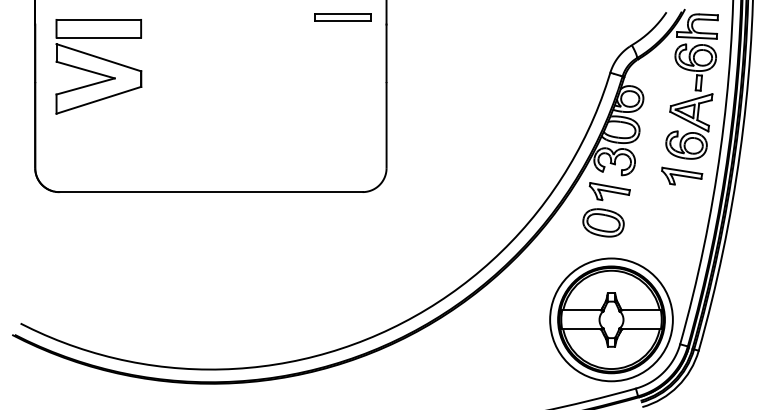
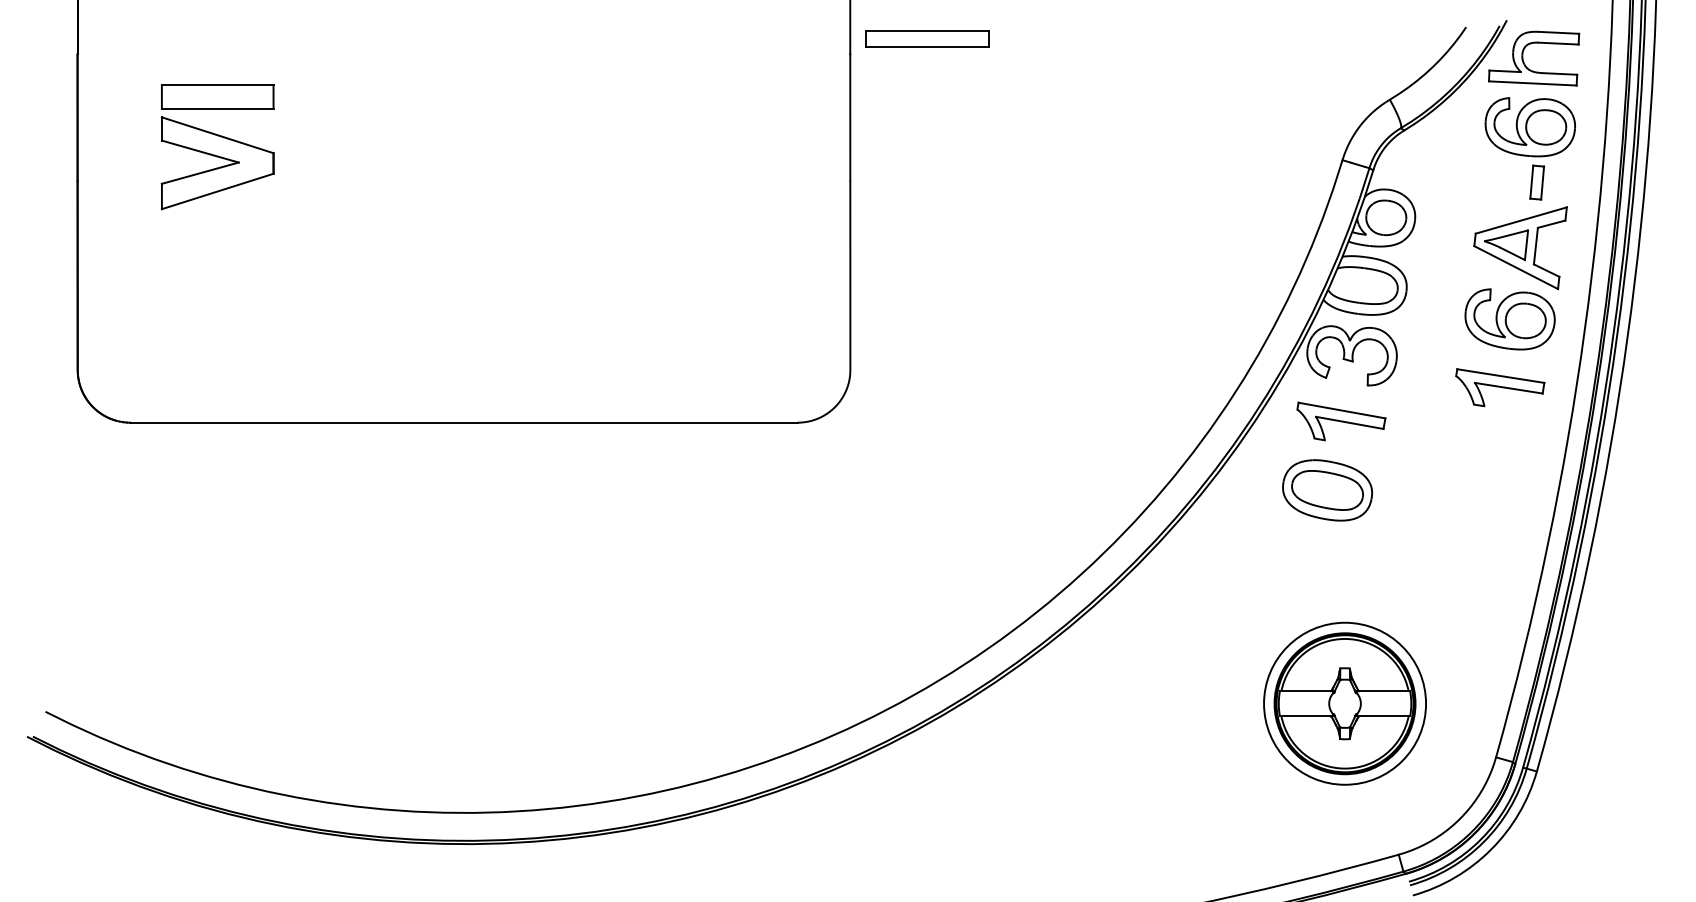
part: (342, 17) -> (927, 38), moved
part: (98, 66) -> (216, 146), size x0.6
part: (611, 319) -> (1345, 702), size x0.6

